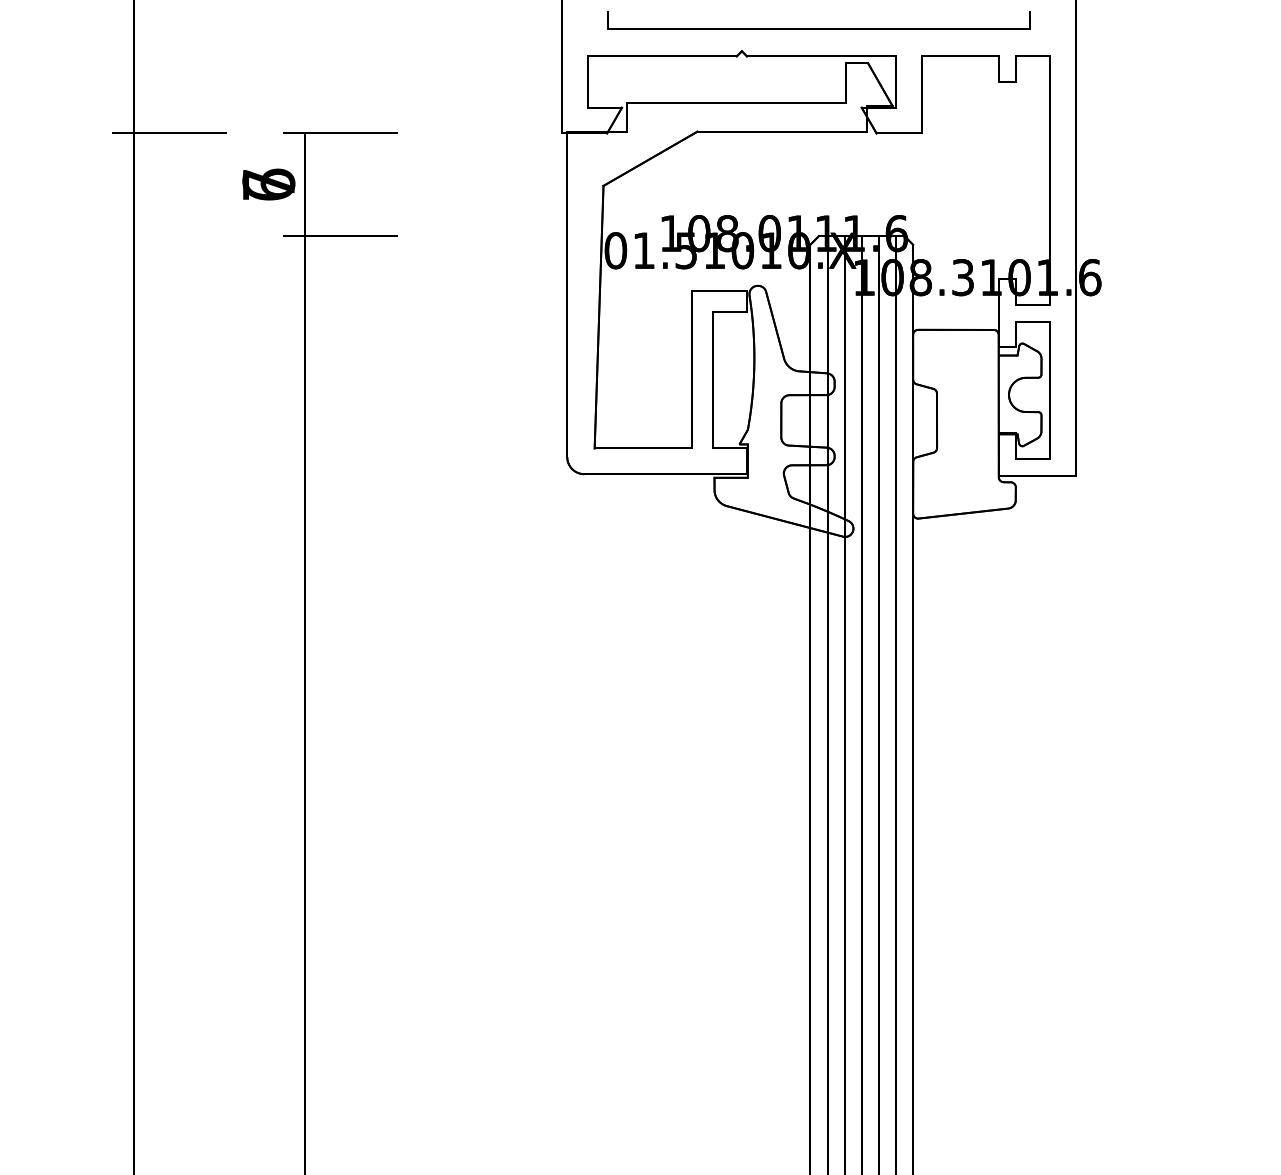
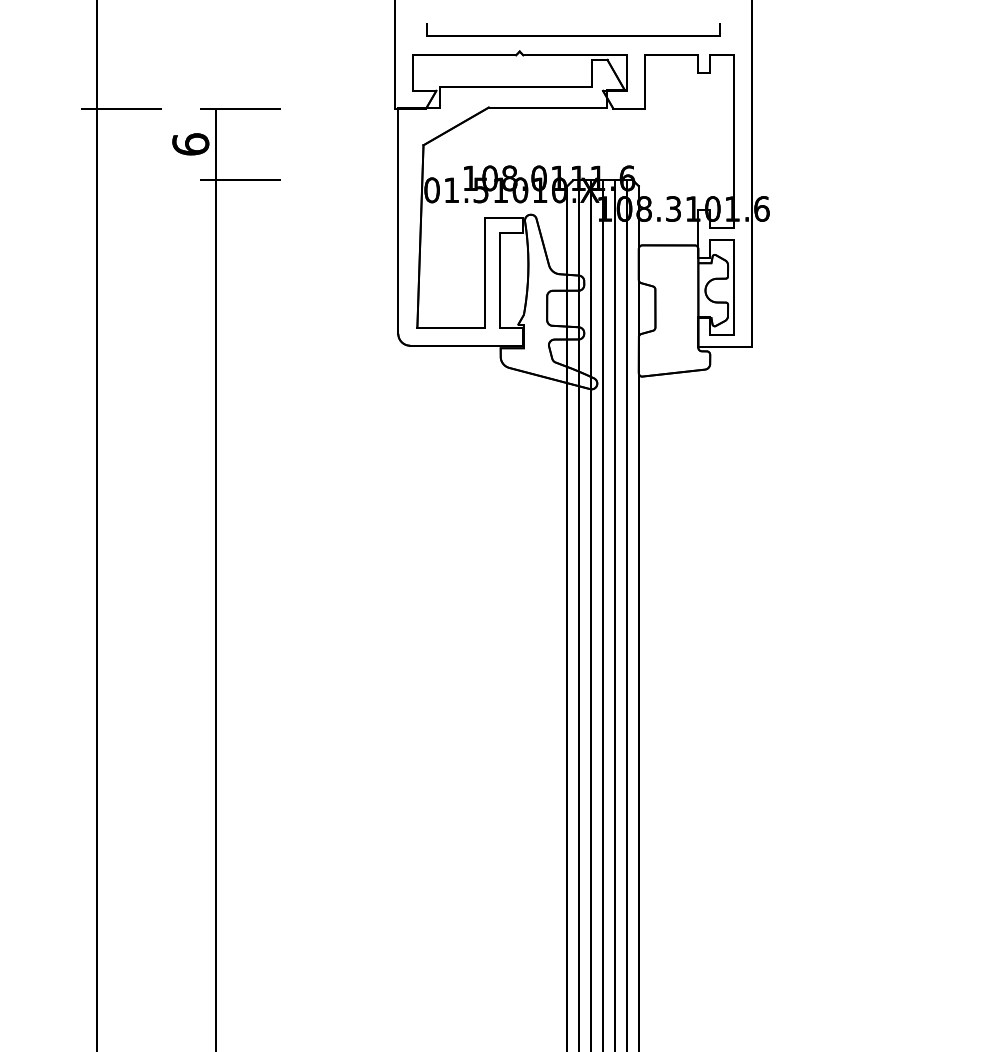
text: (268, 184) -> (190, 144), 7 -> 6

